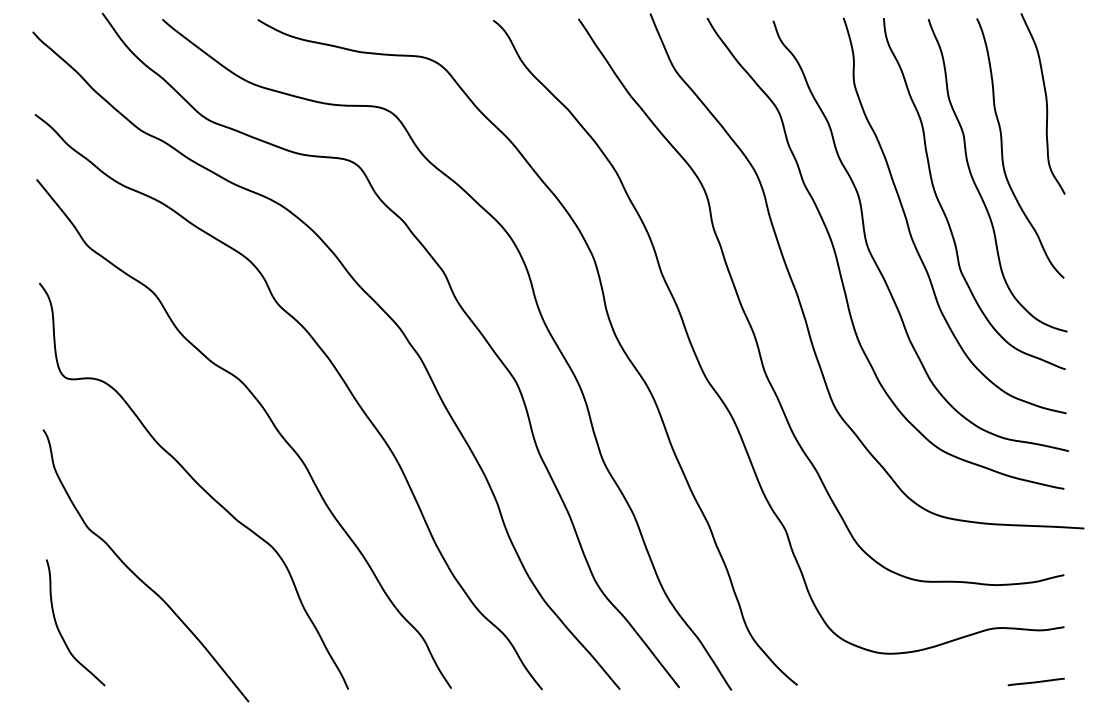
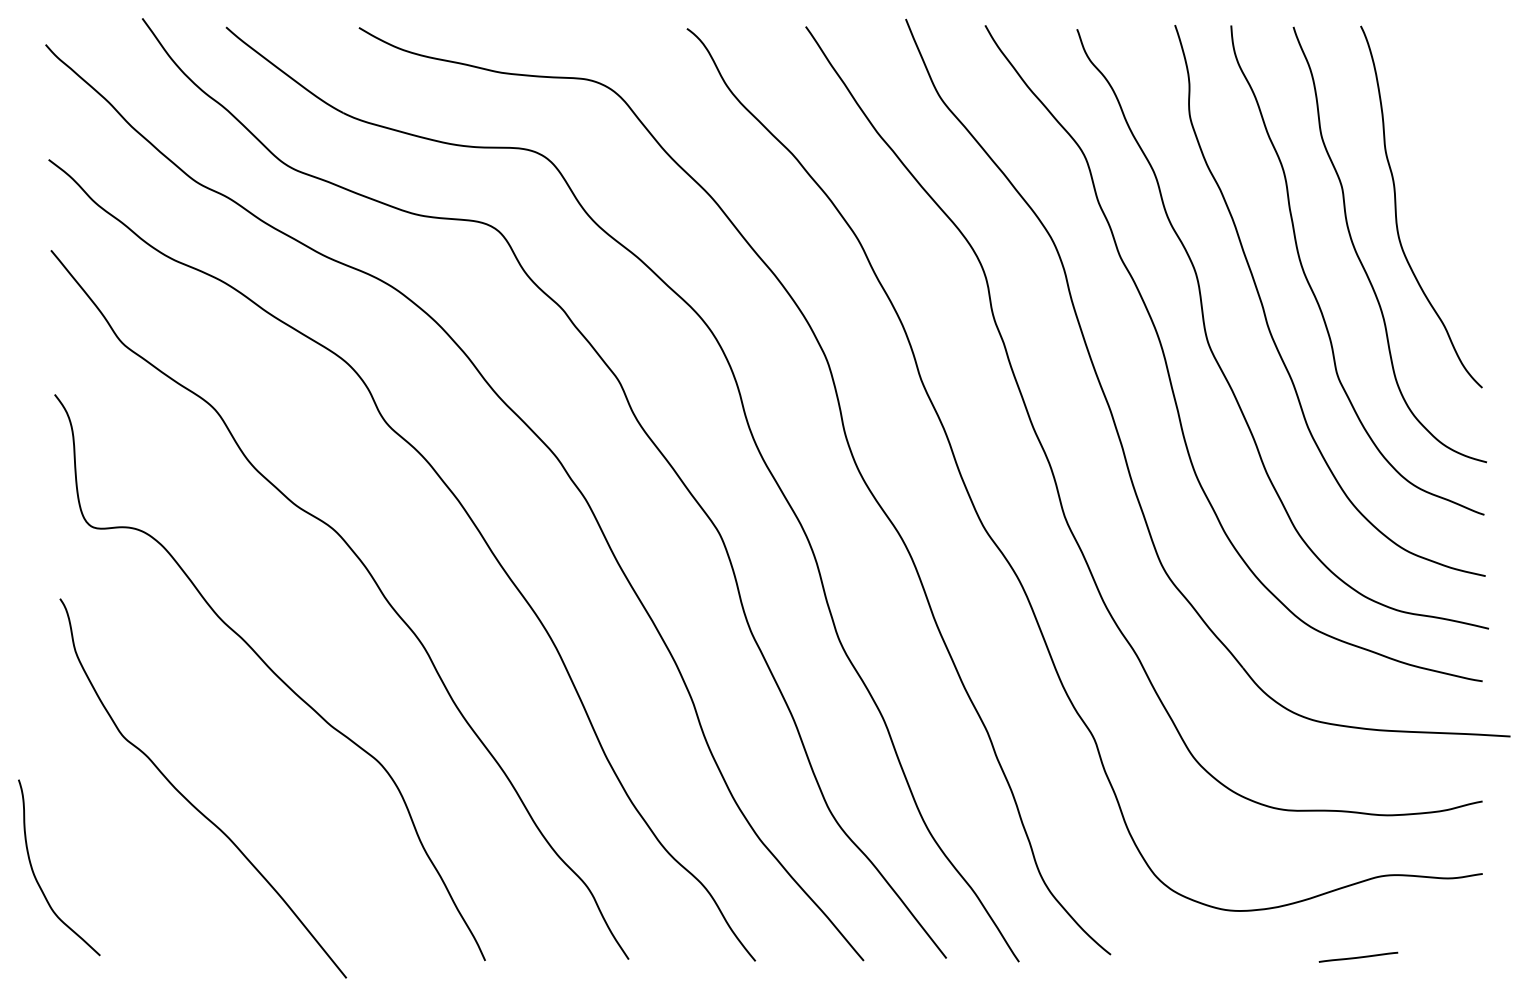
curve: (1045, 102) -> (1456, 143), removed
curve: (58, 626) -> (35, 873), moved
line: (1035, 681) -> (1357, 956), moved

